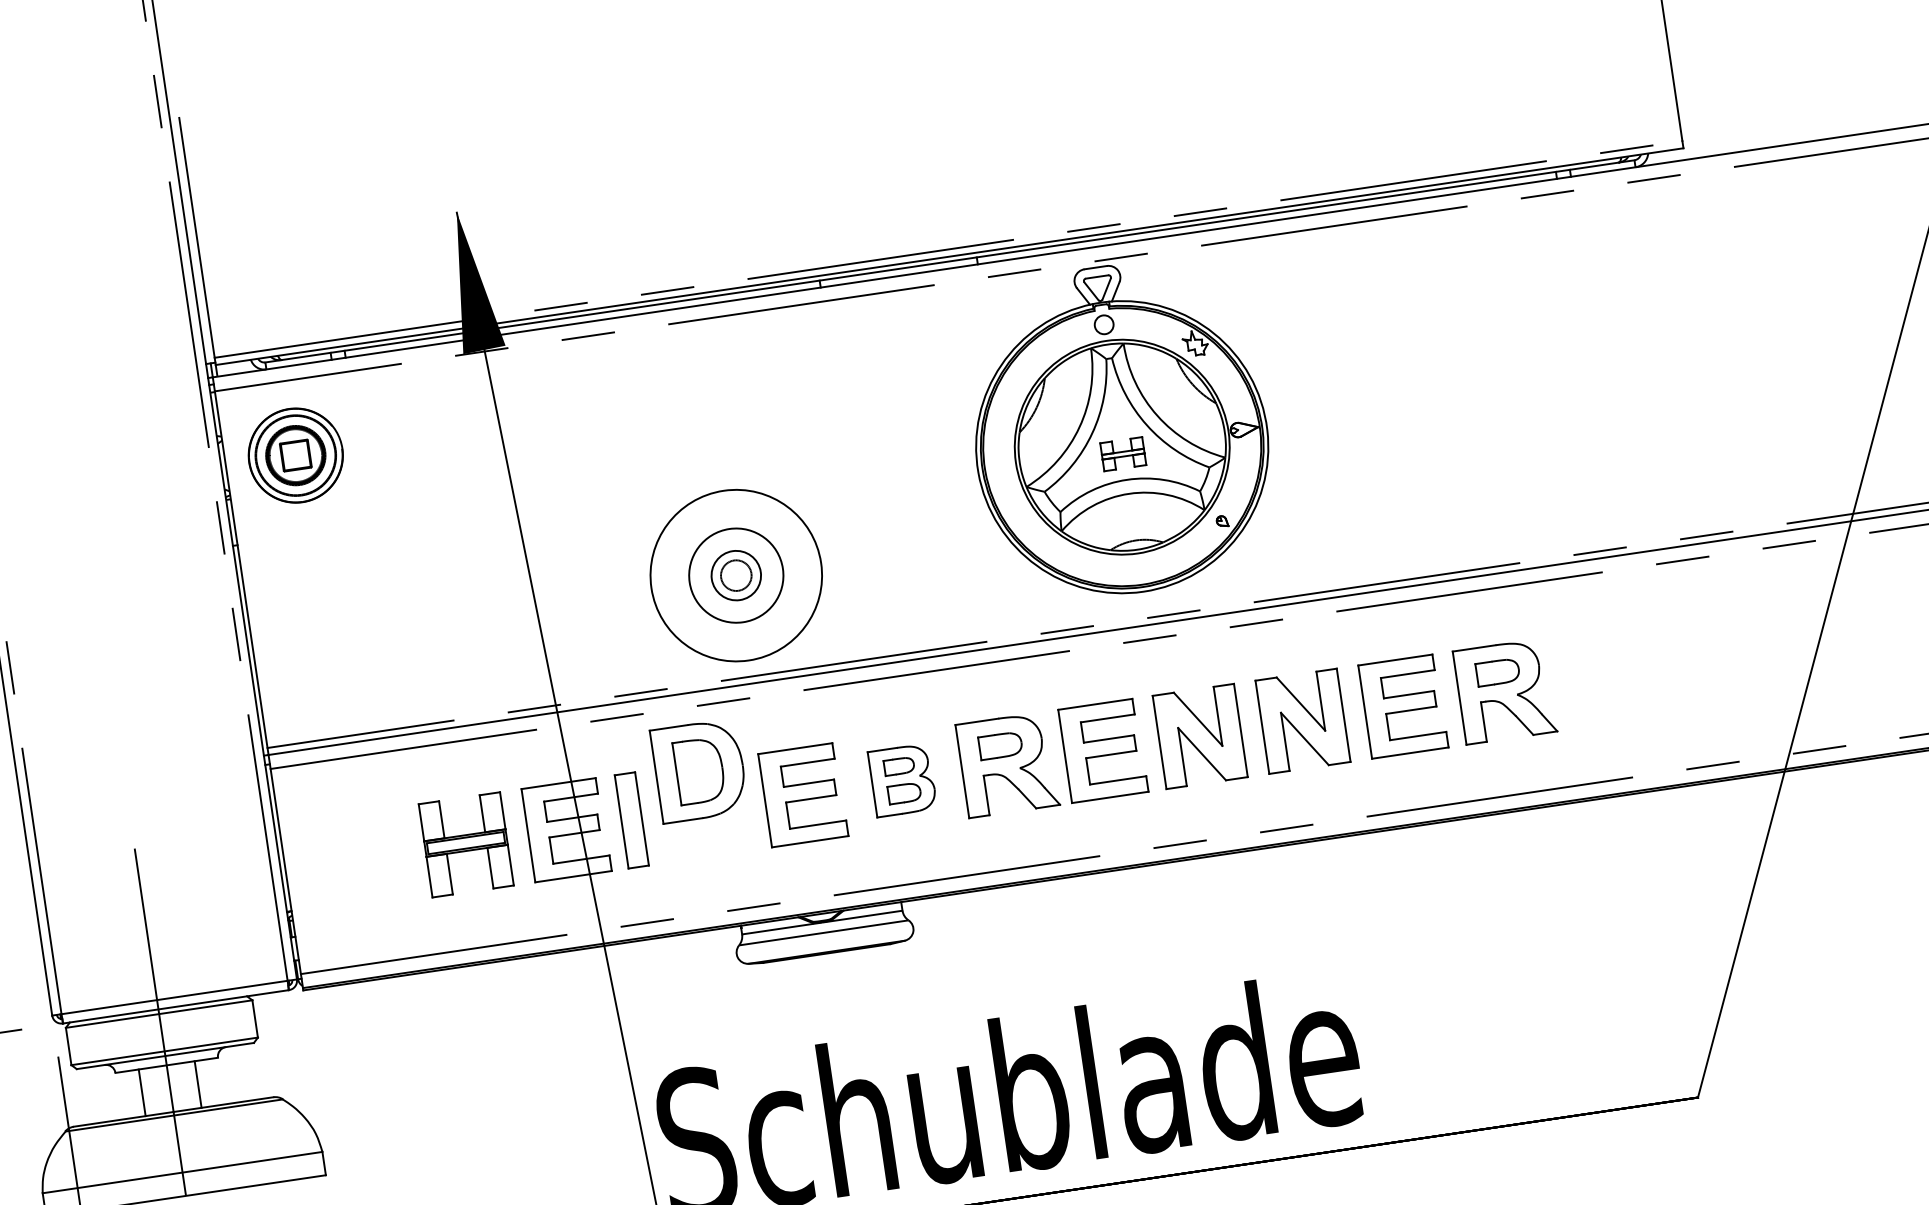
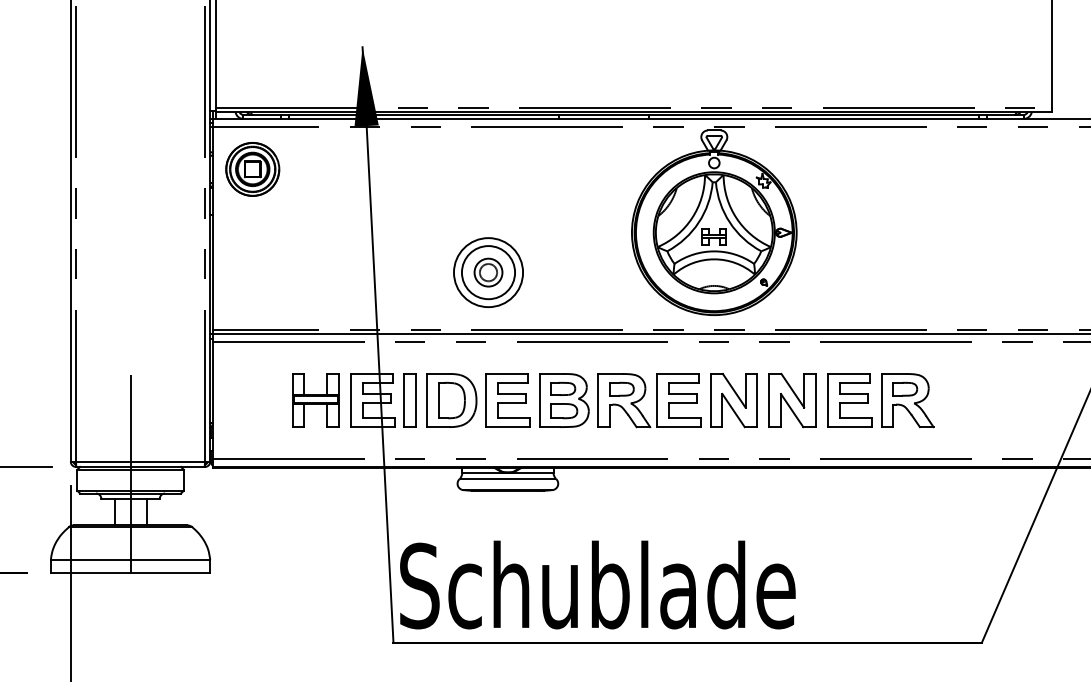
circle: (736, 575) -> (488, 272), size x0.71
part: (698, 771) -> (451, 400), moved
part: (902, 780) -> (564, 400), size x1.43

